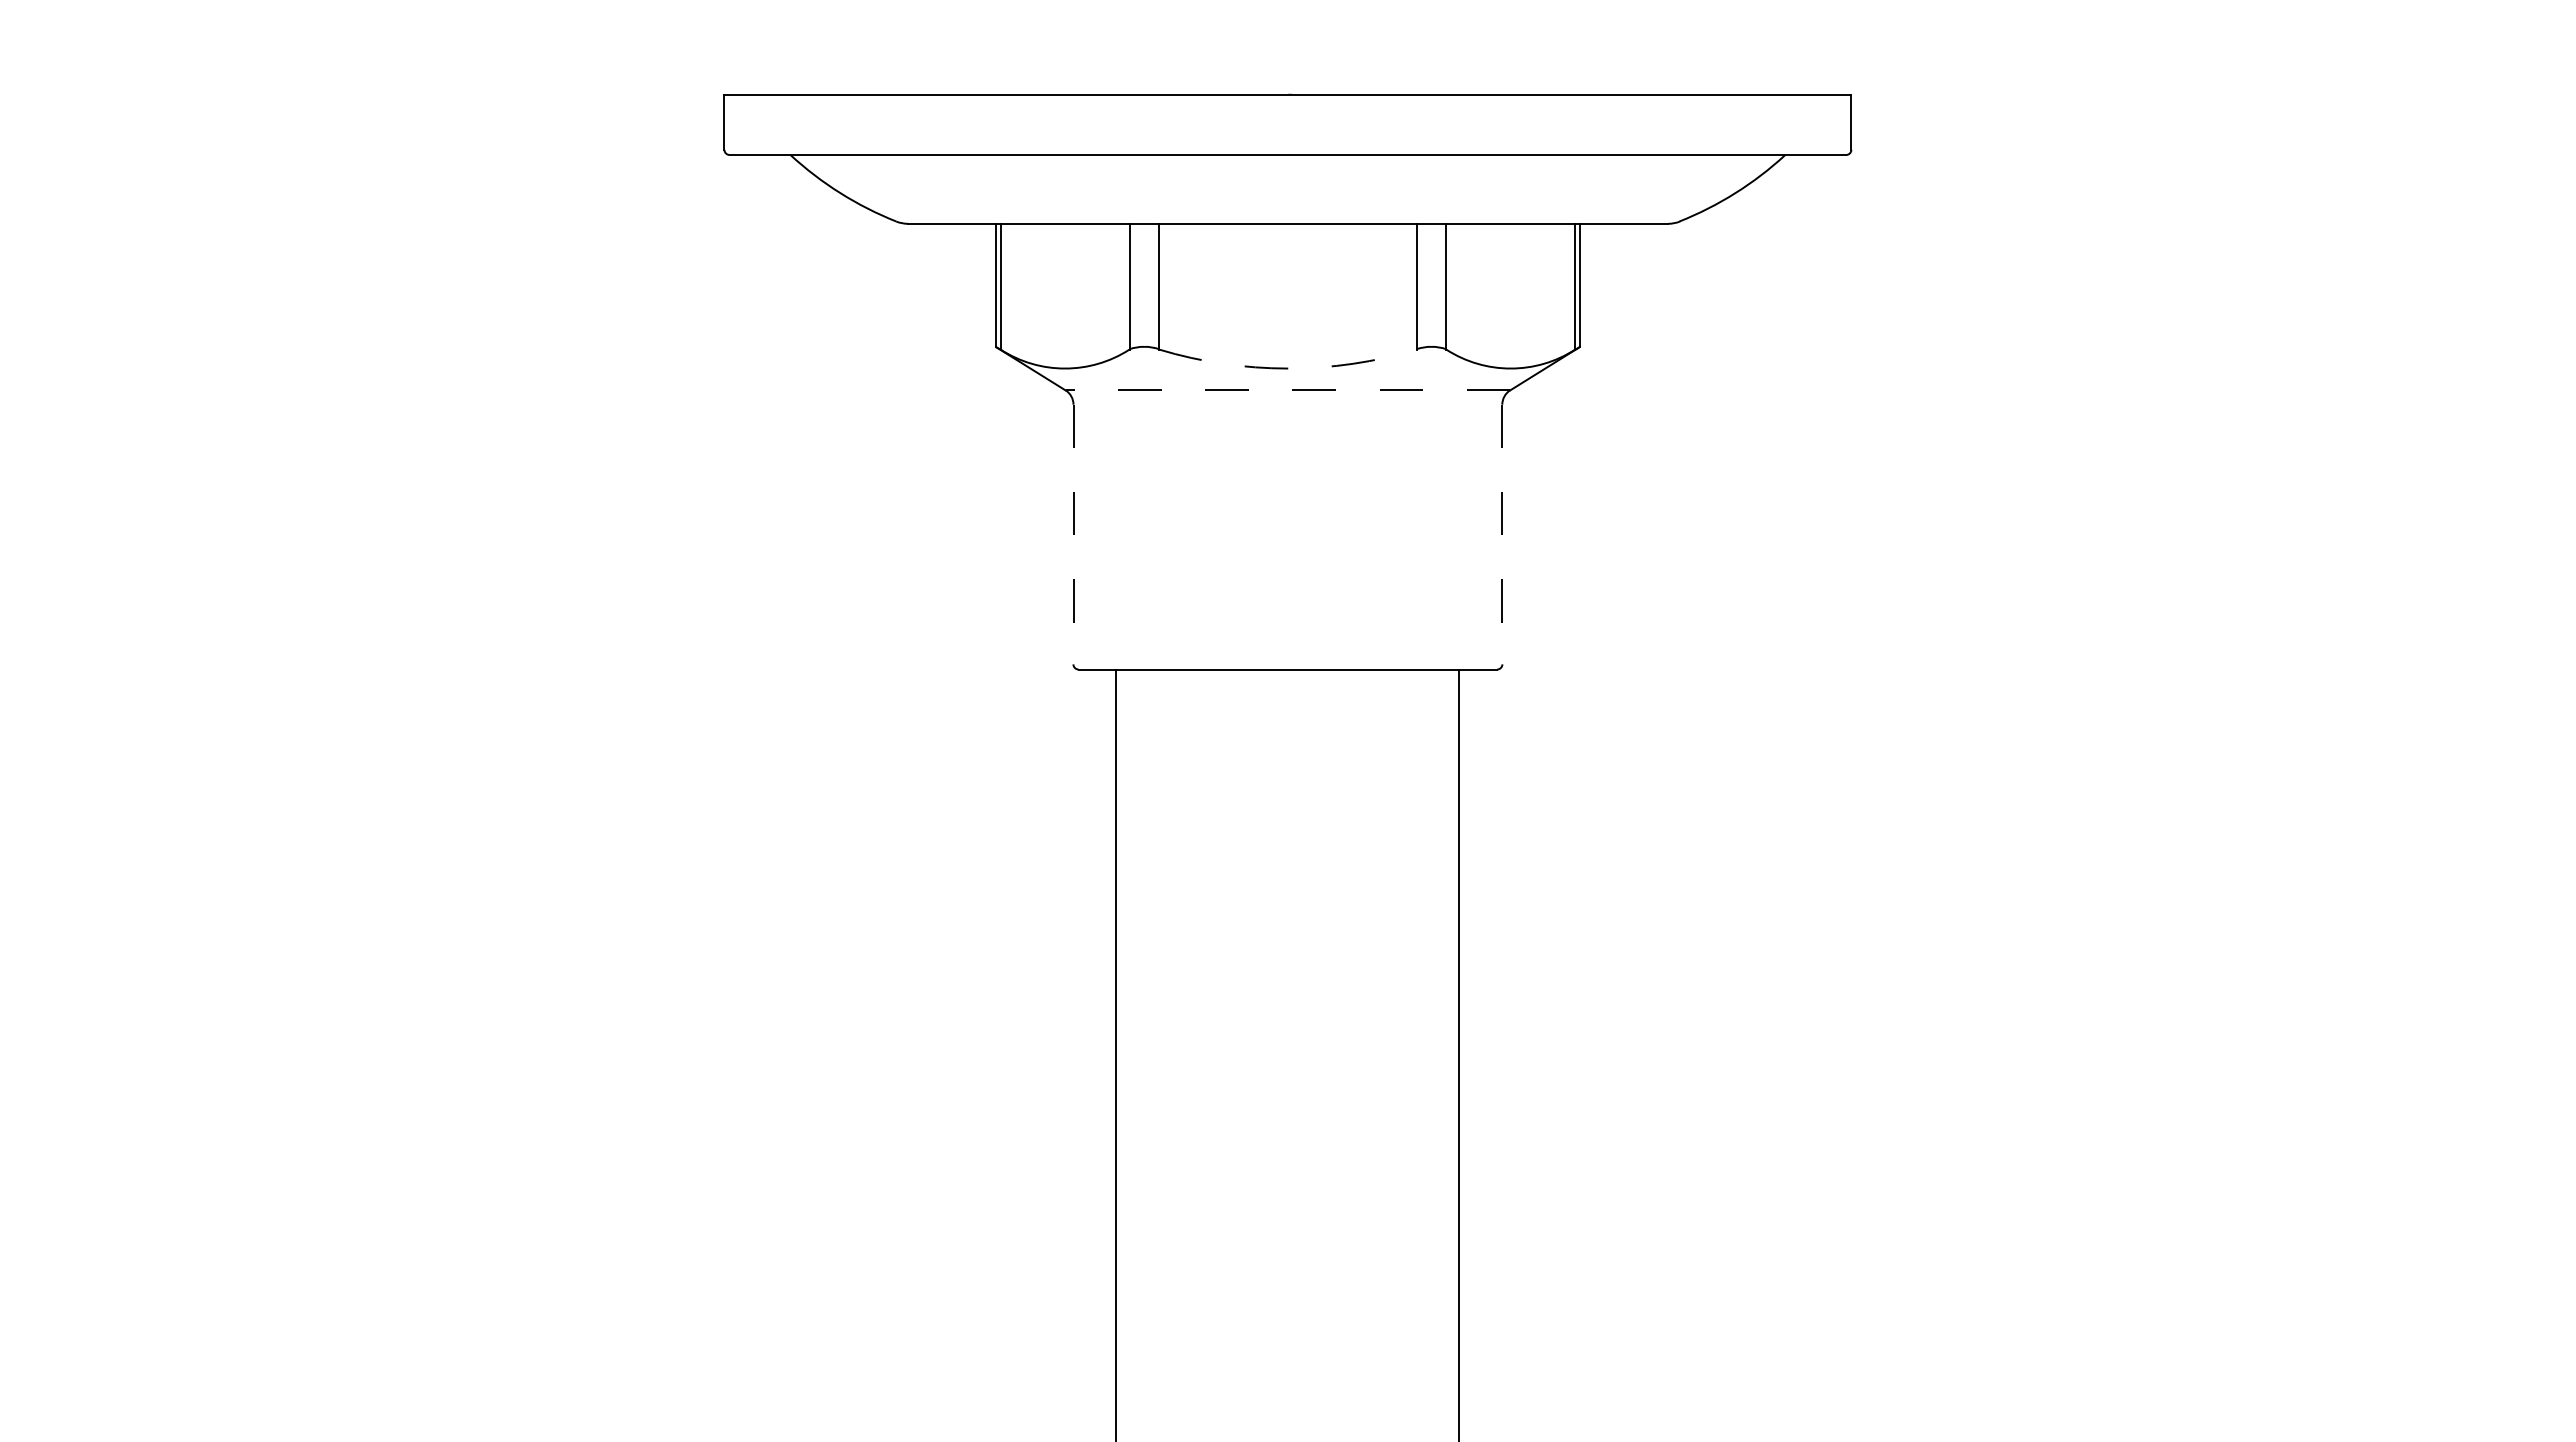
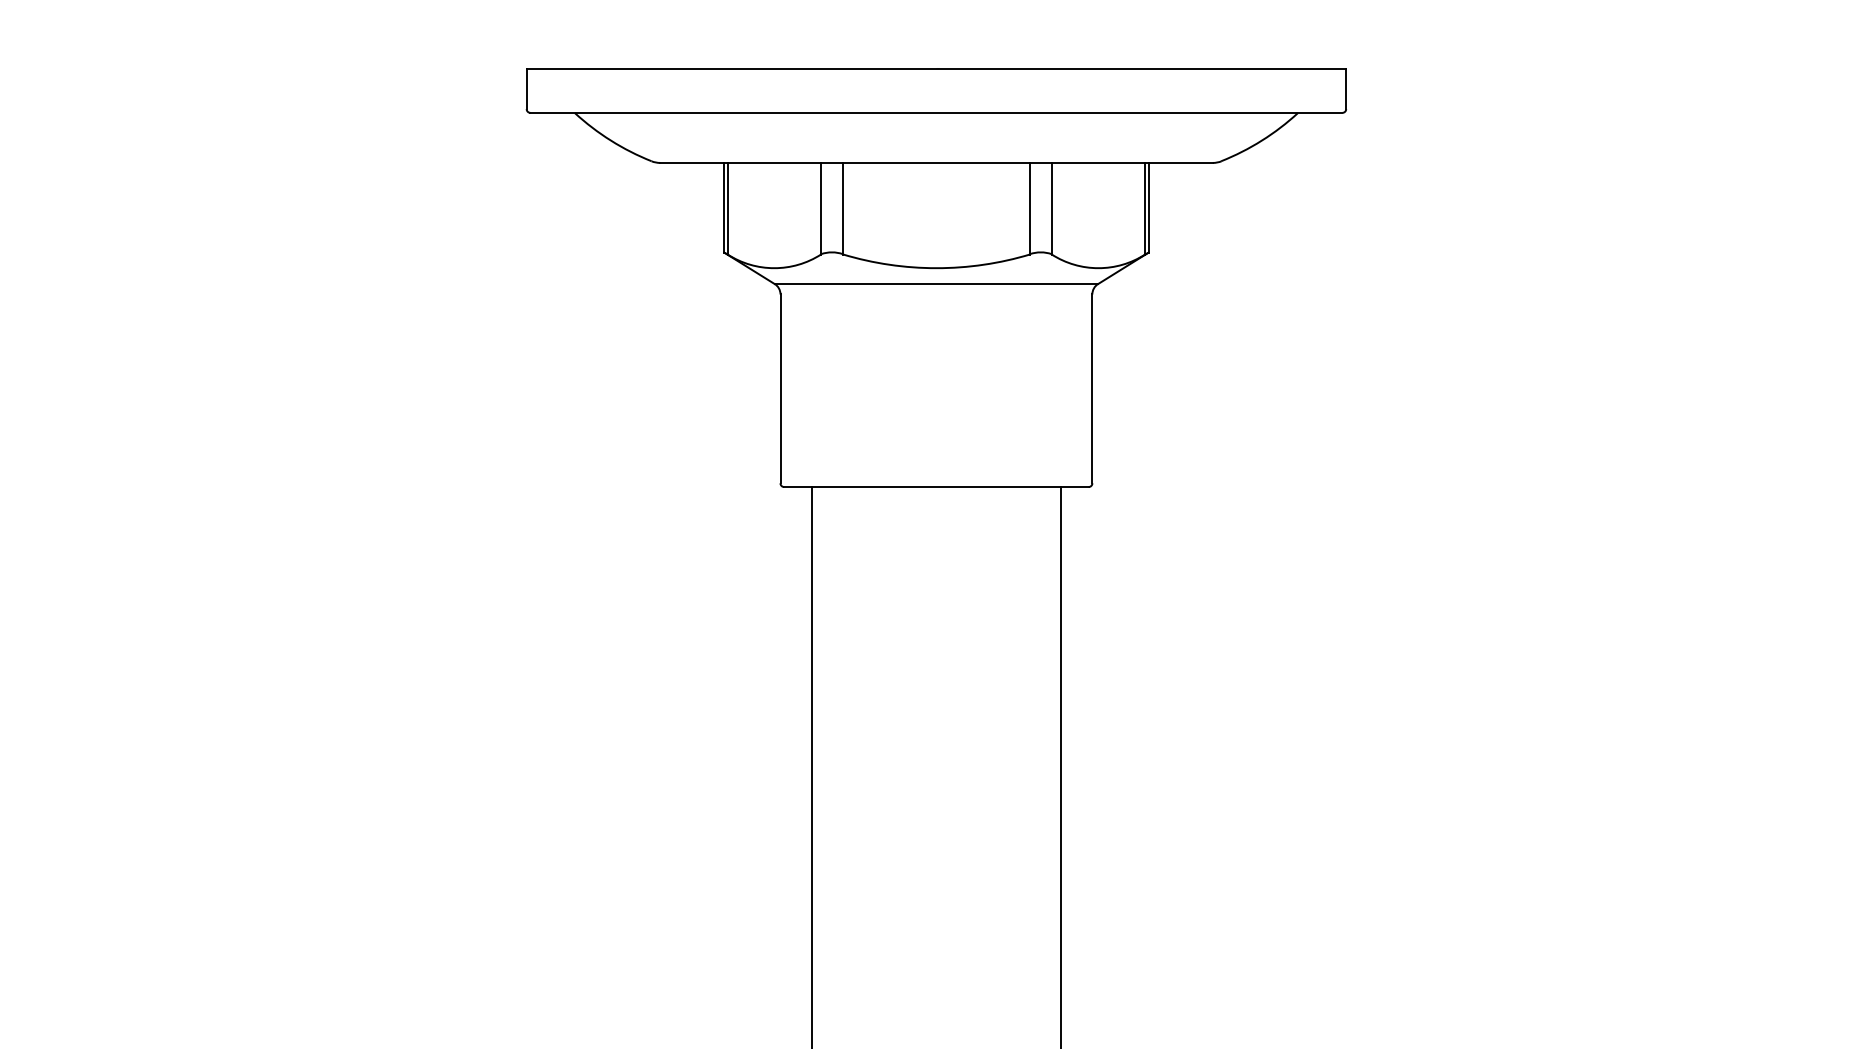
arc: (1288, 368) -> (936, 268), dashed -> solid
line: (1287, 390) -> (936, 284), dashed -> solid
line: (1073, 534) -> (780, 388), dashed -> solid
line: (1502, 534) -> (1092, 388), dashed -> solid

